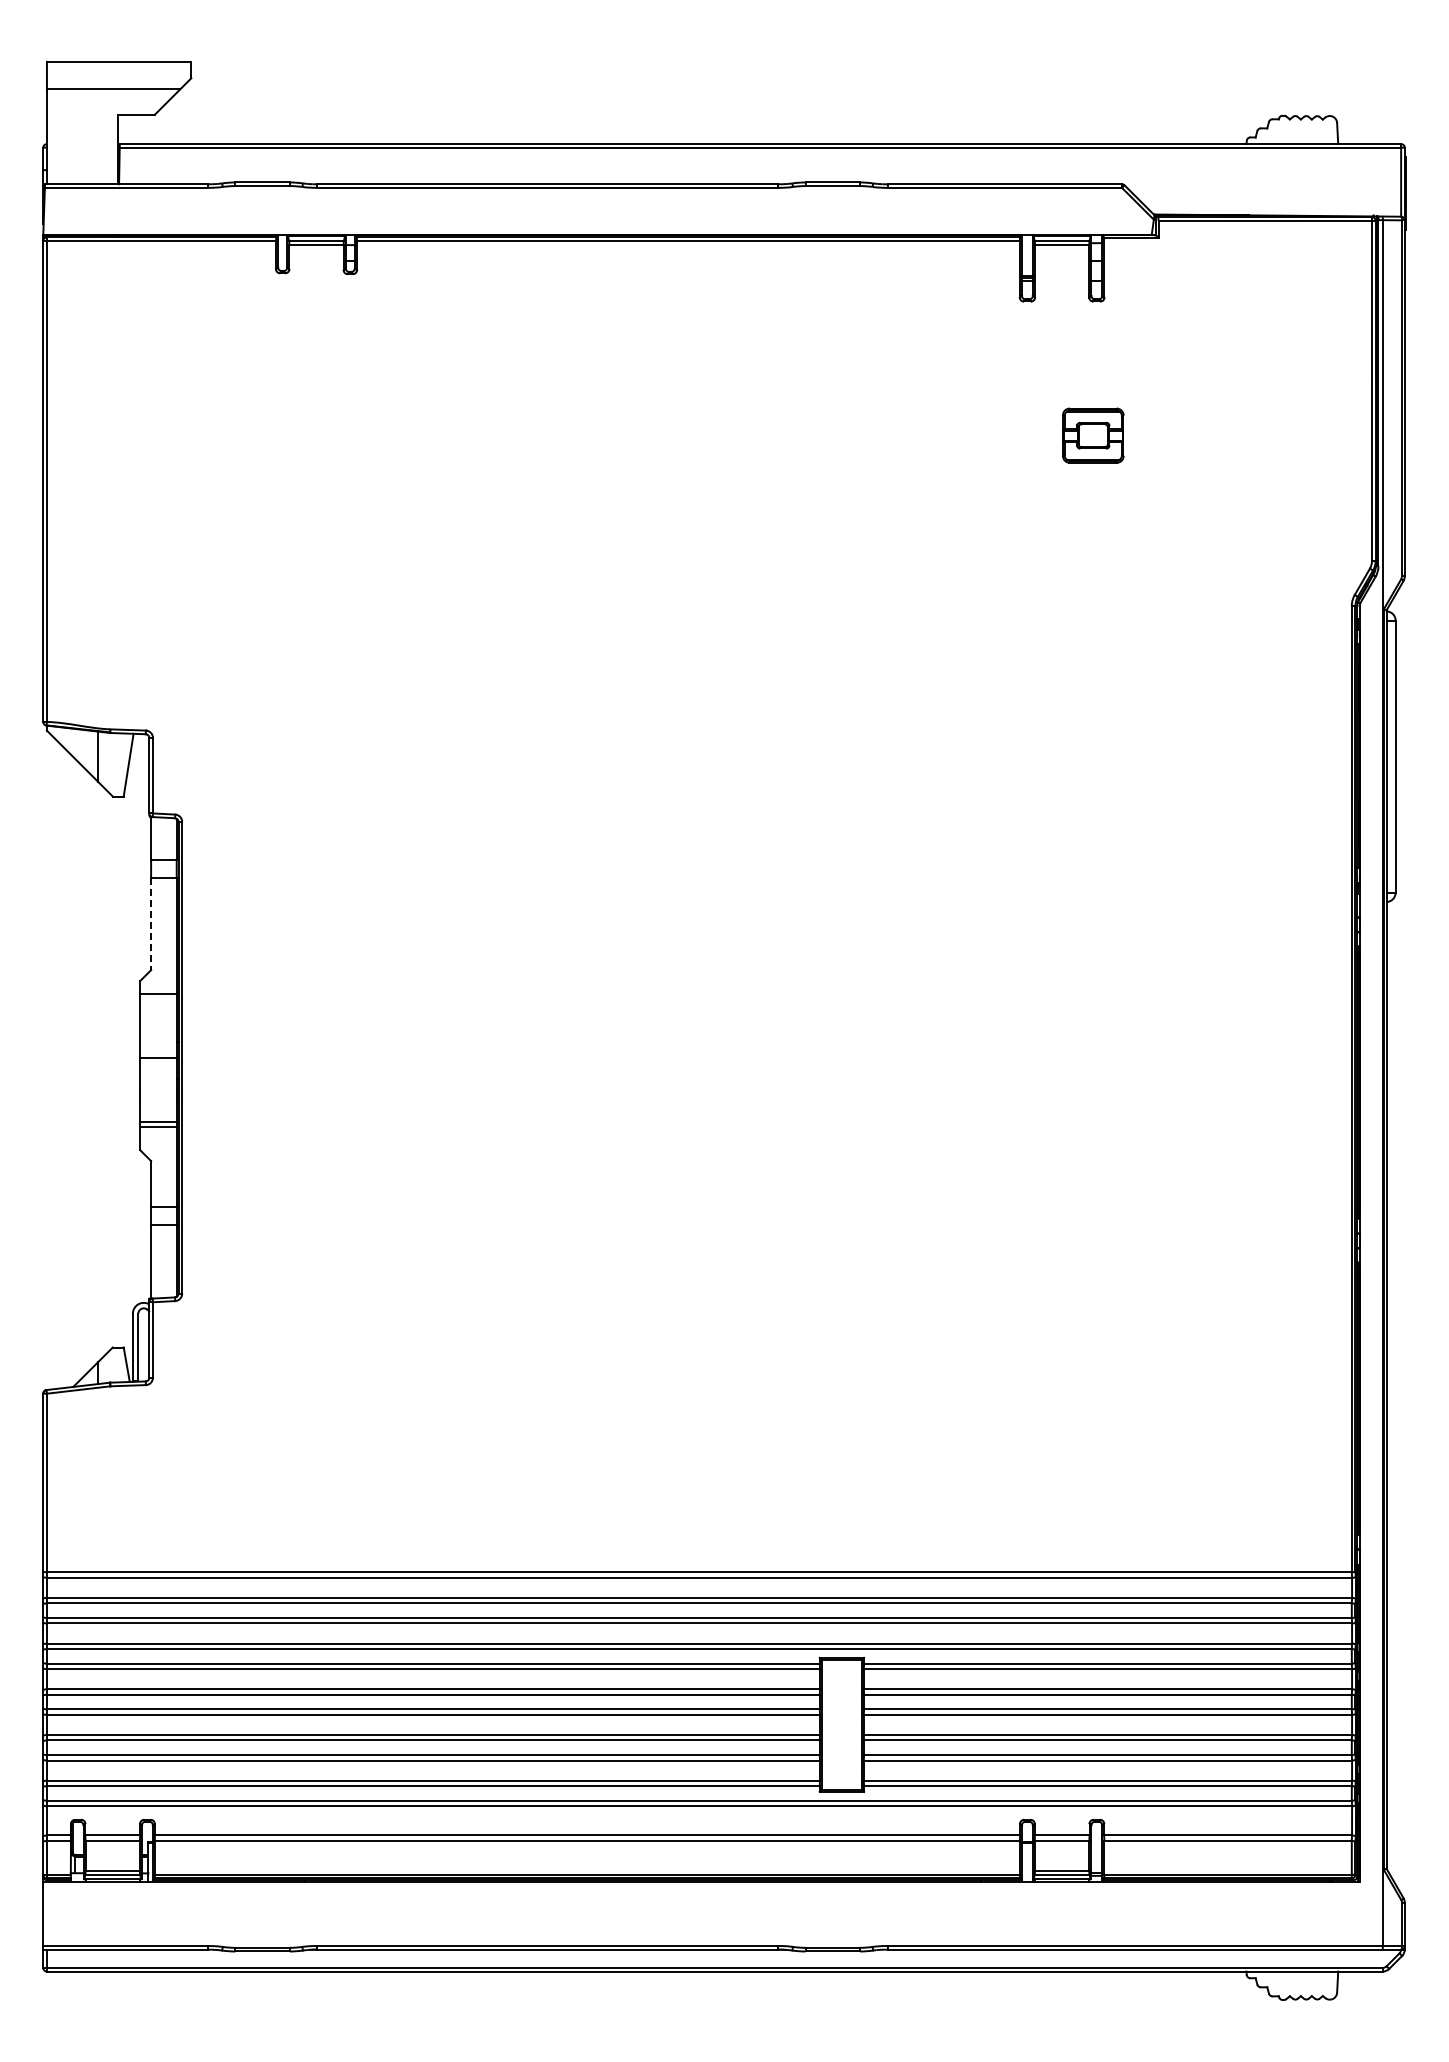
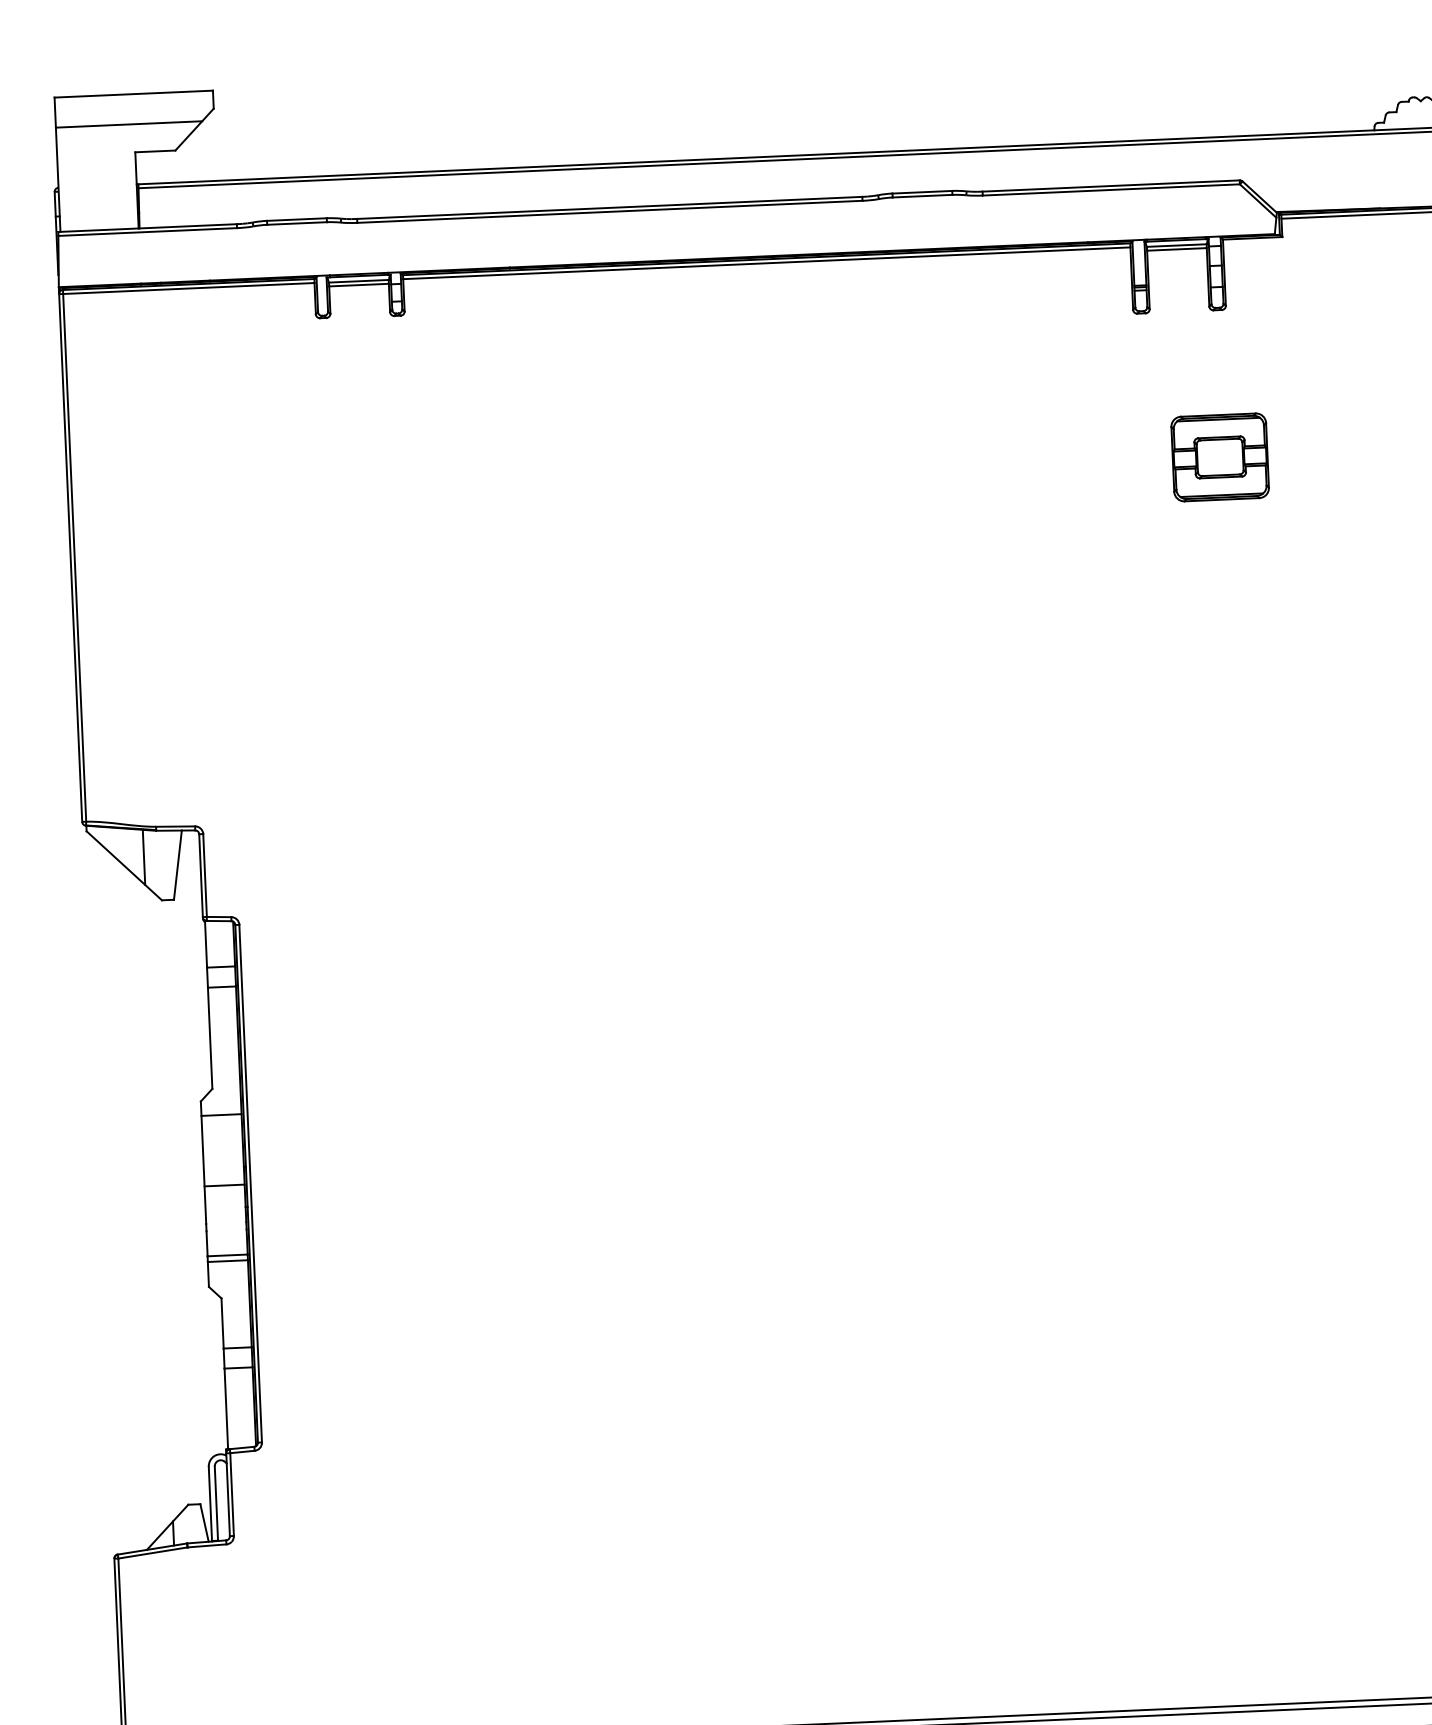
part: (1093, 435) -> (1220, 457), size x1.43
line: (151, 924) -> (210, 1038), dashed -> solid

